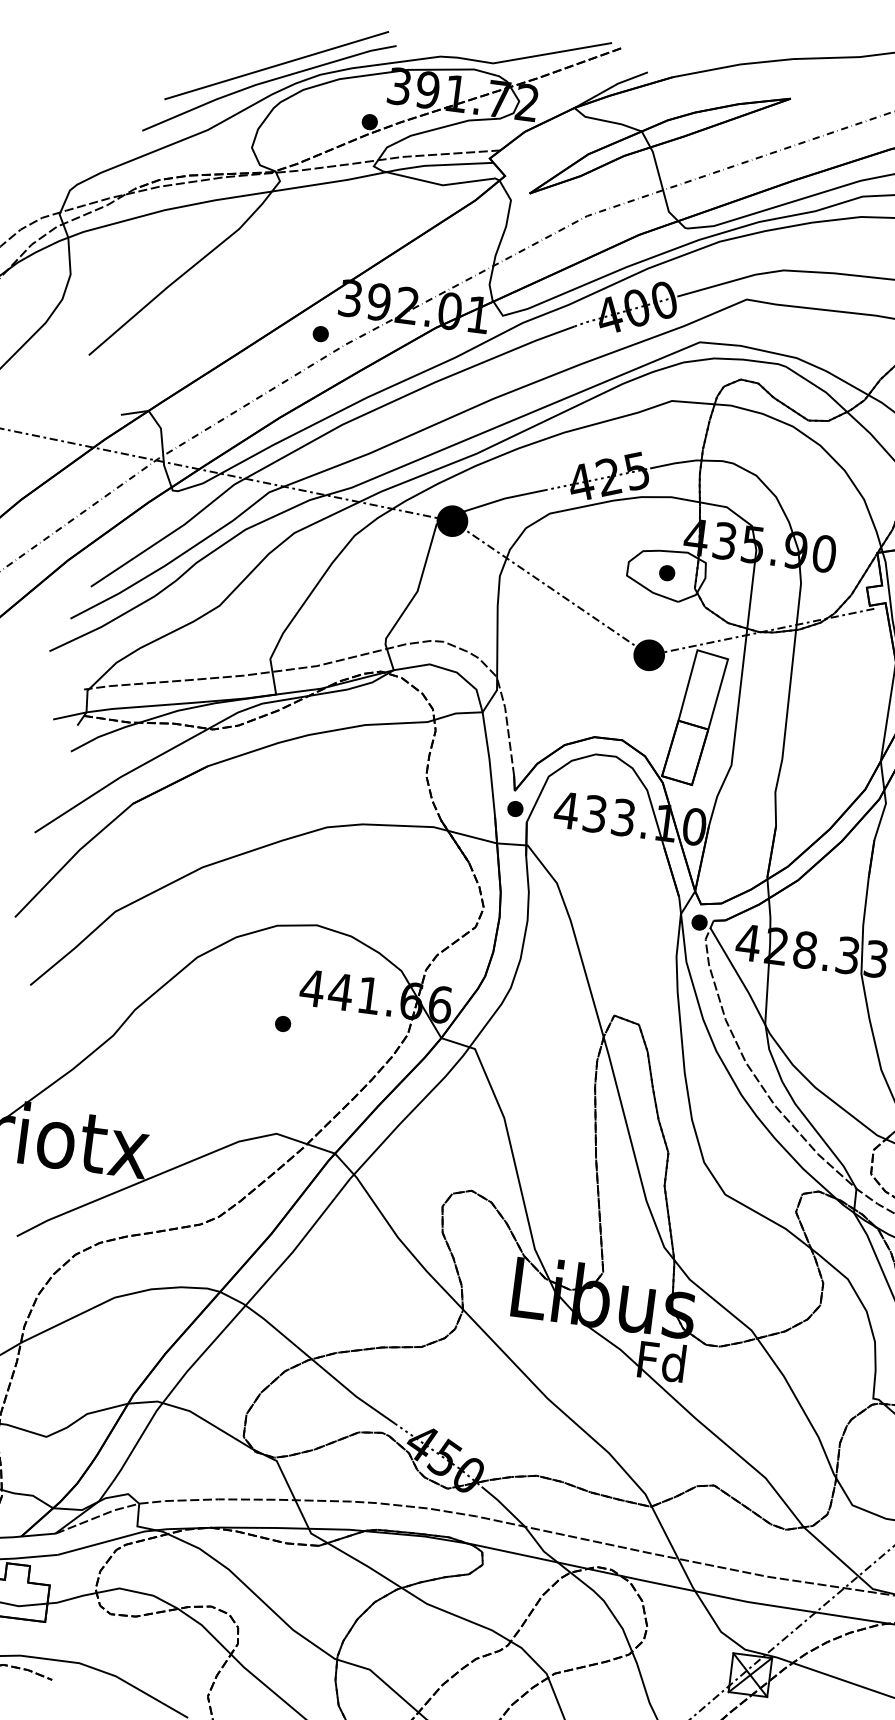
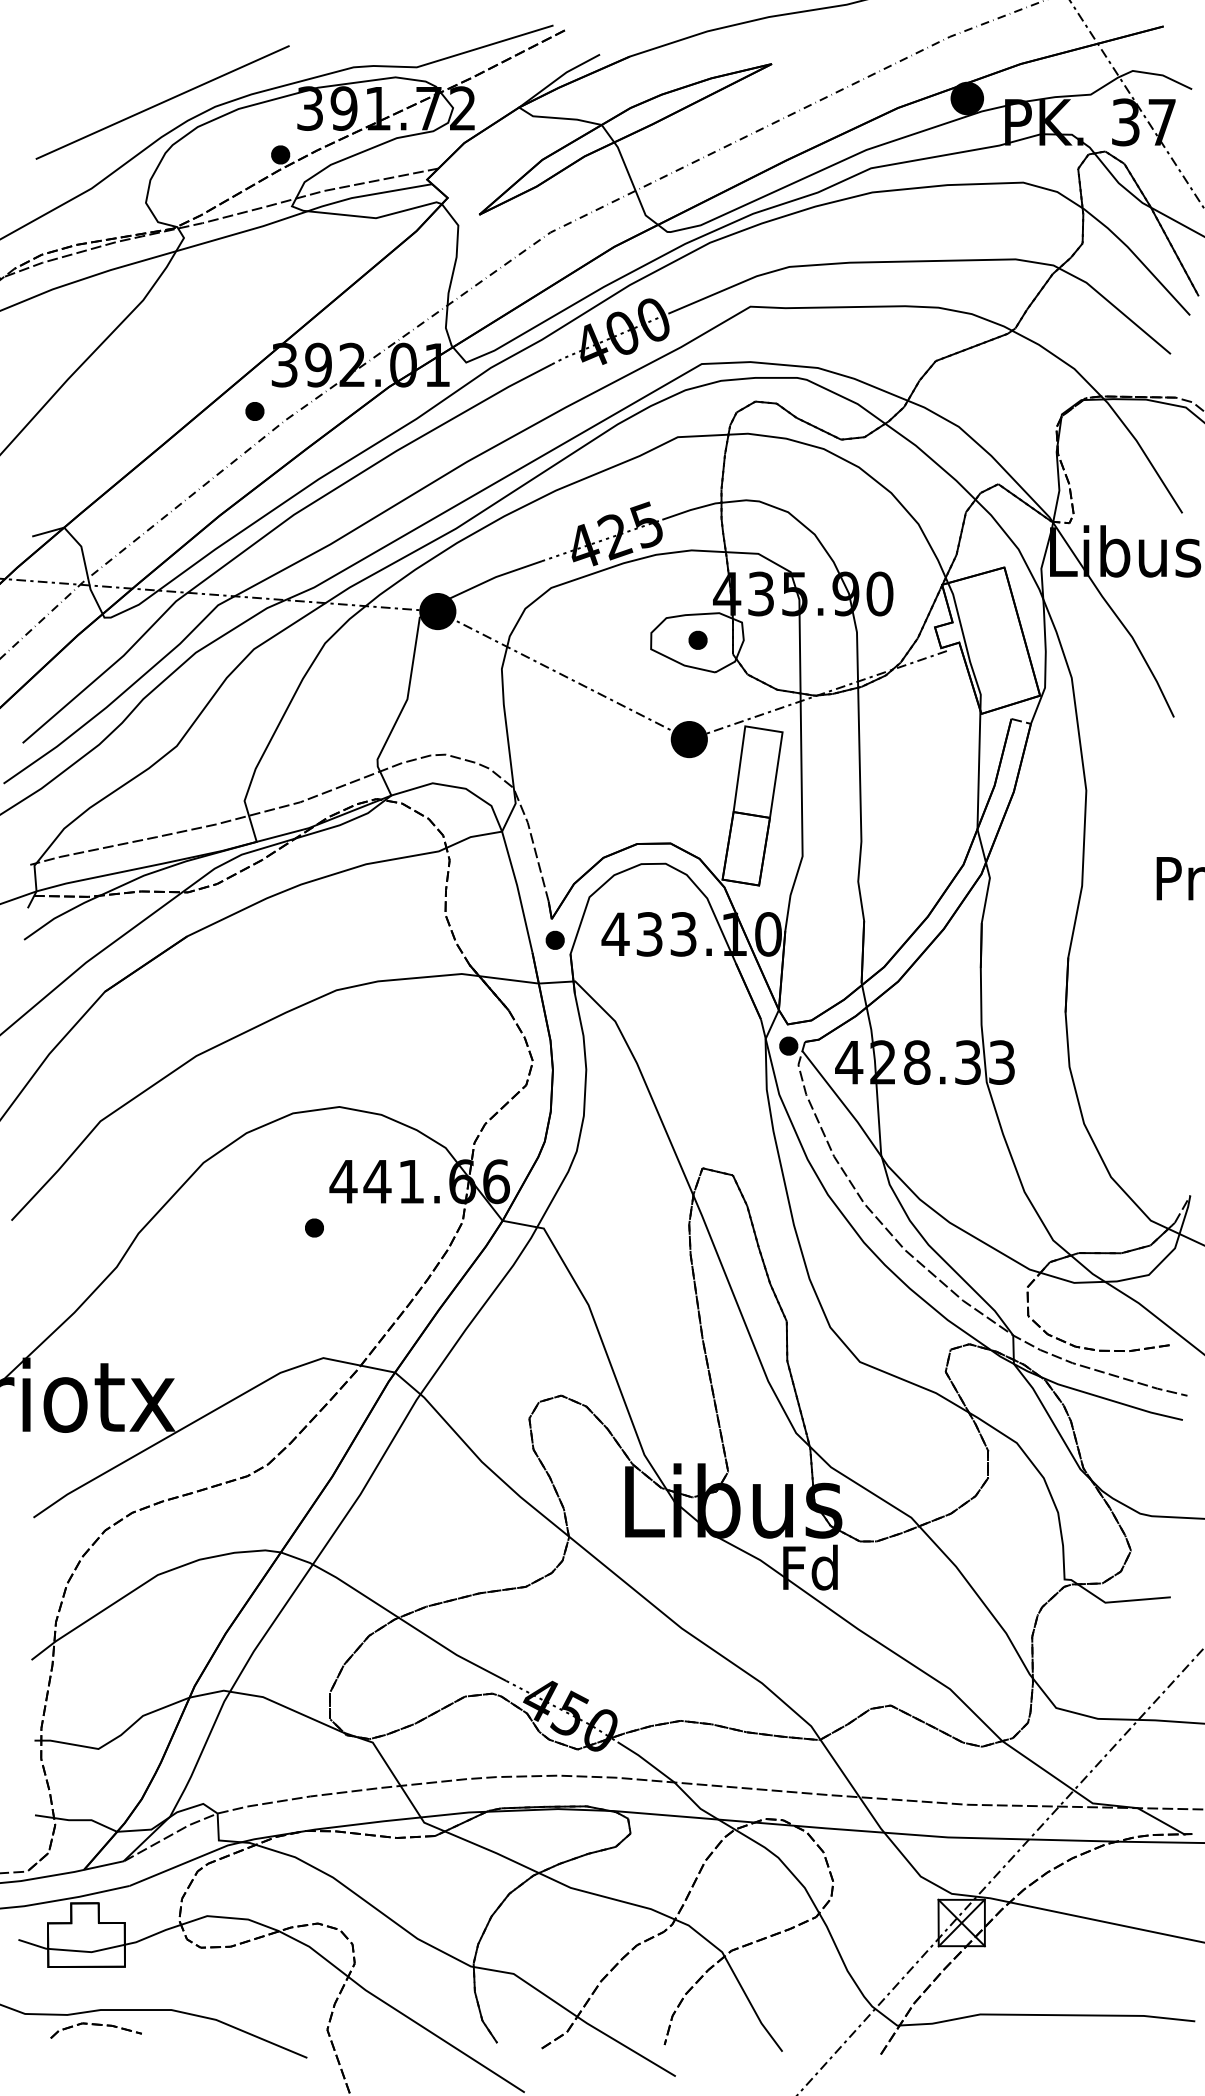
line: (268, 82) -> (155, 123), removed

